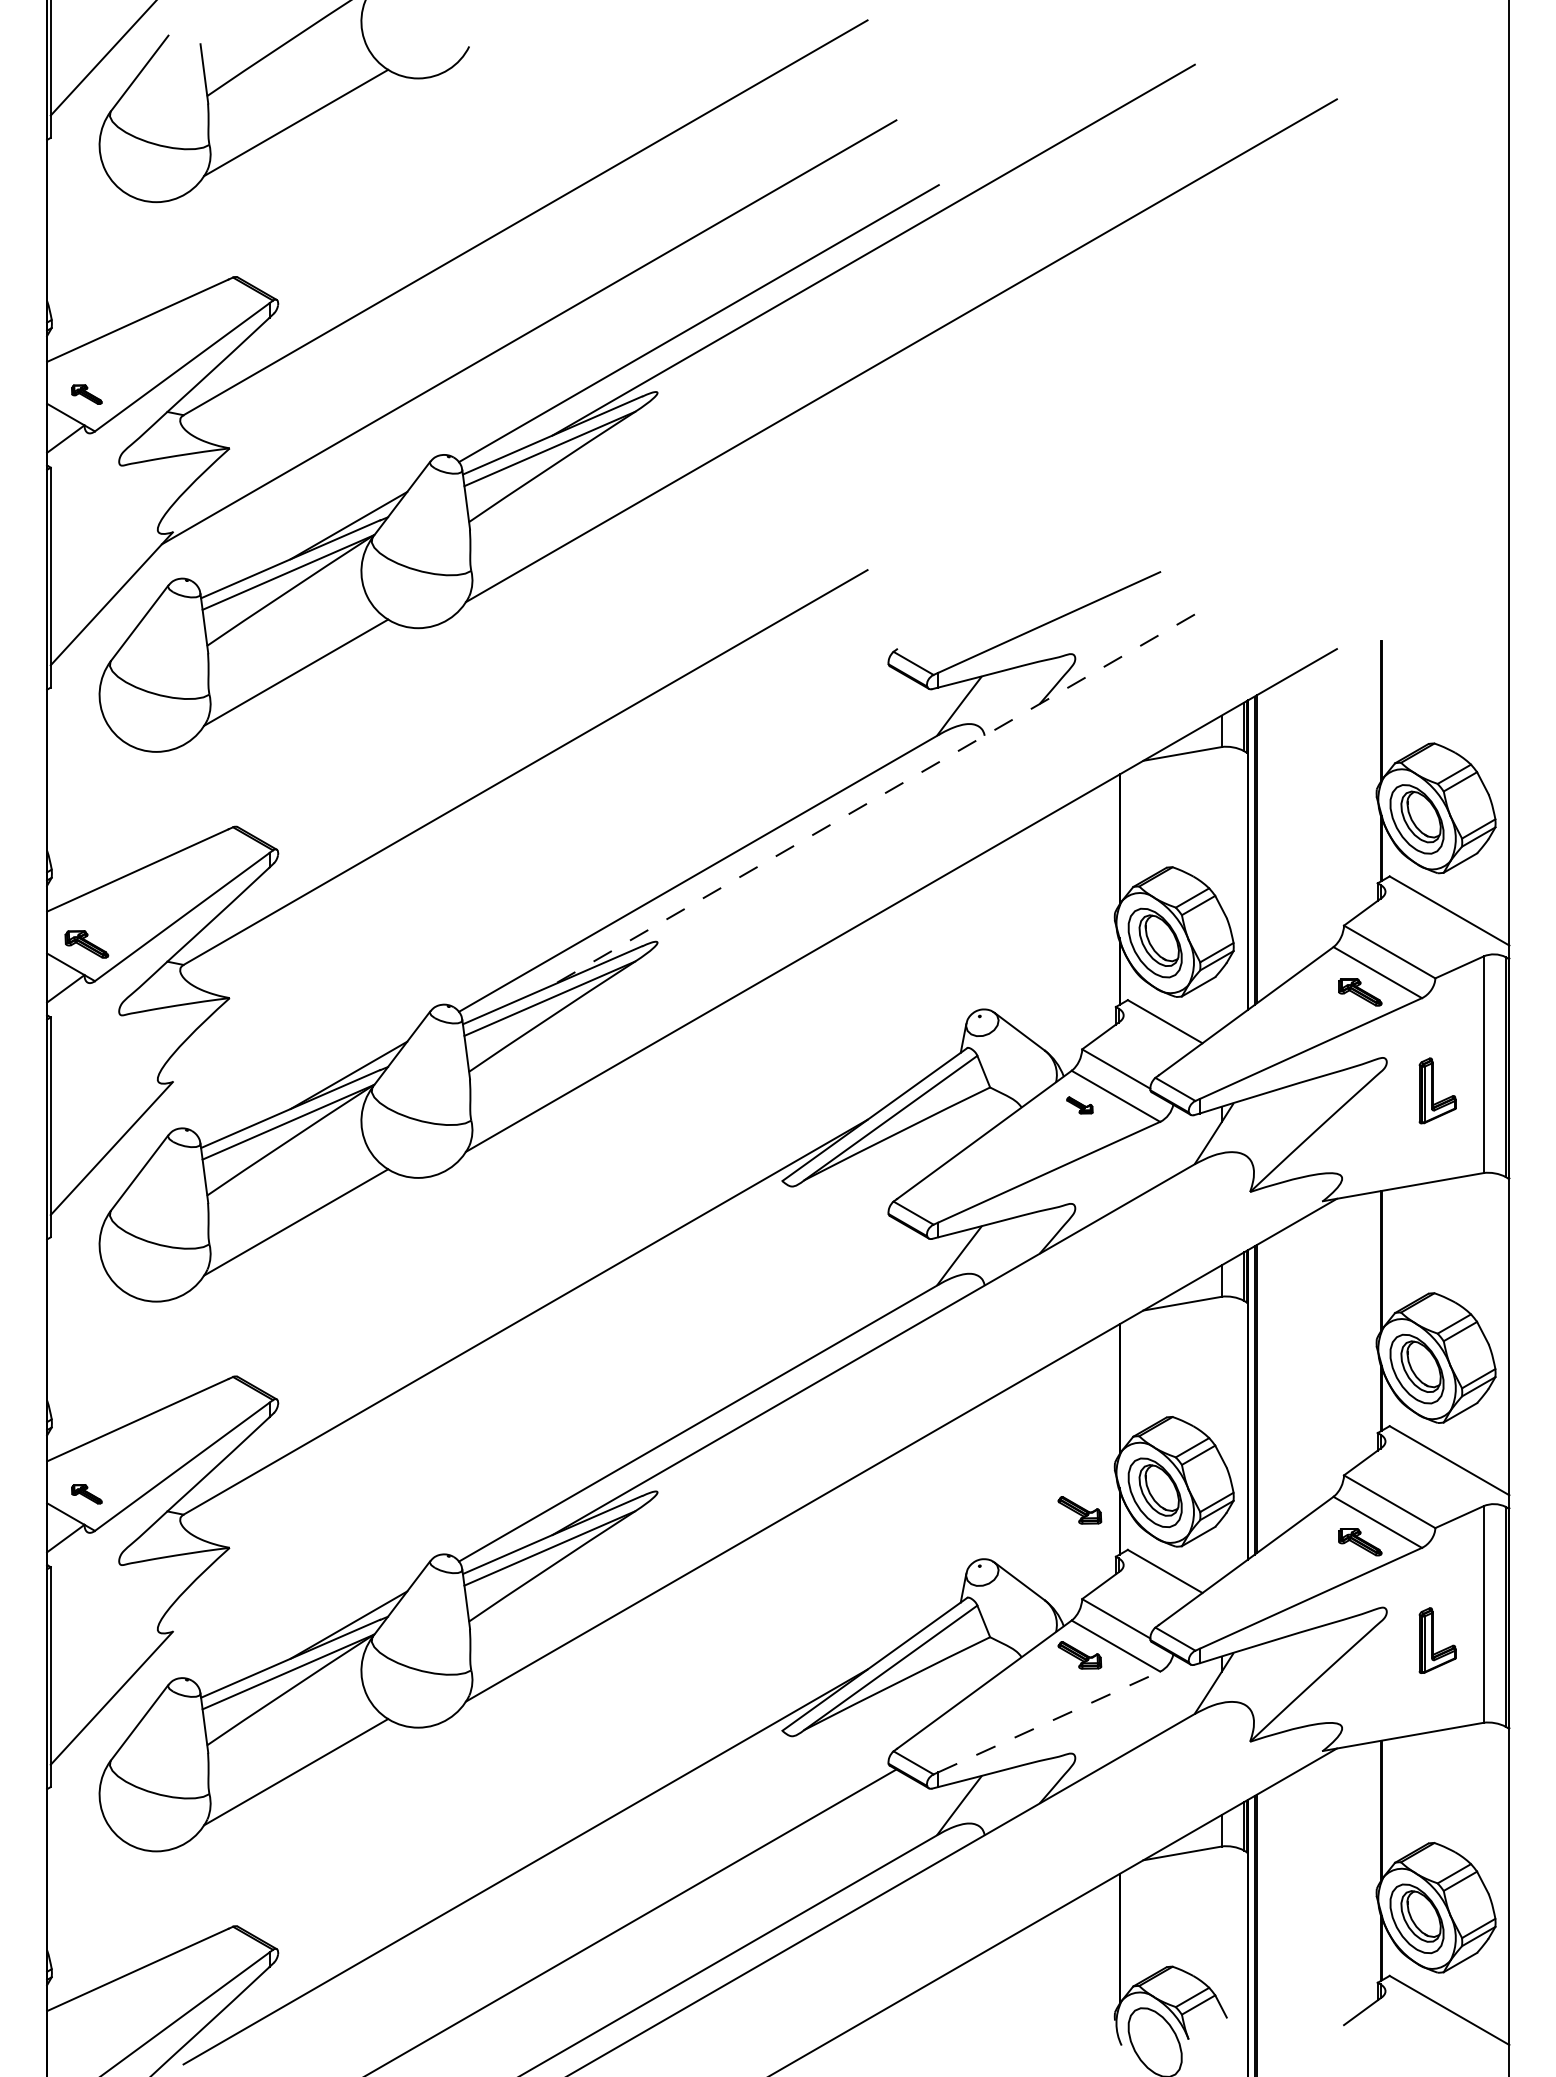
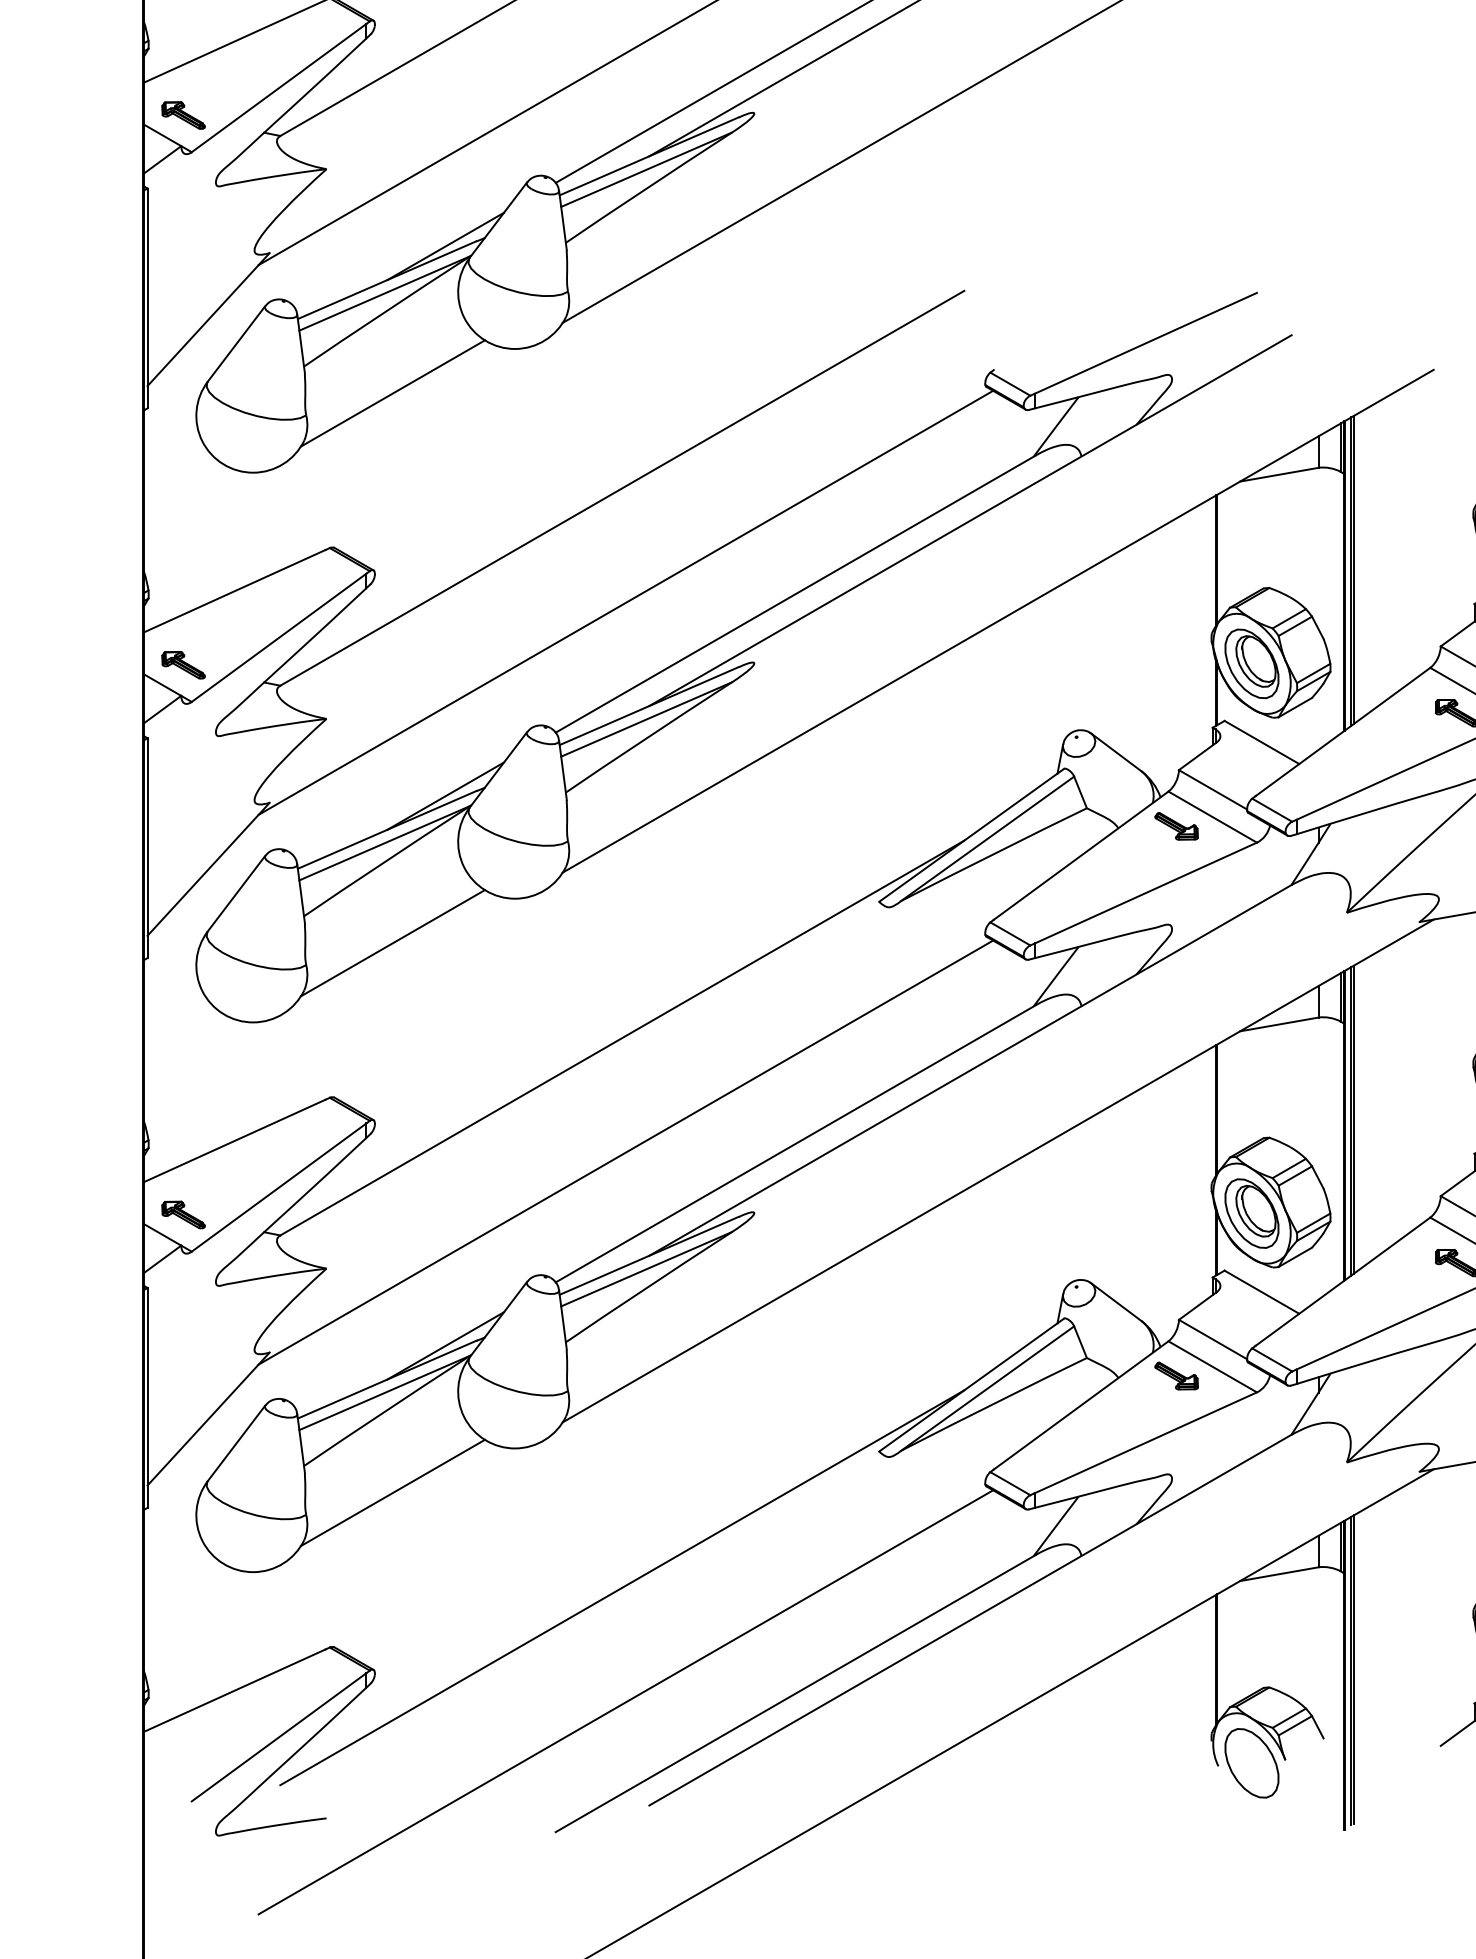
part: (86, 394) -> (183, 115), size x1.43
line: (873, 799) -> (970, 520), dashed -> solid
line: (528, 882) -> (625, 603), added
part: (1079, 1105) -> (1176, 826), size x1.67
line: (528, 1431) -> (625, 1152), added
part: (86, 1494) -> (183, 1215), size x1.43
part: (1079, 1510) -> (1176, 1231), removed
line: (1049, 1722) -> (1146, 1443), dashed -> solid

